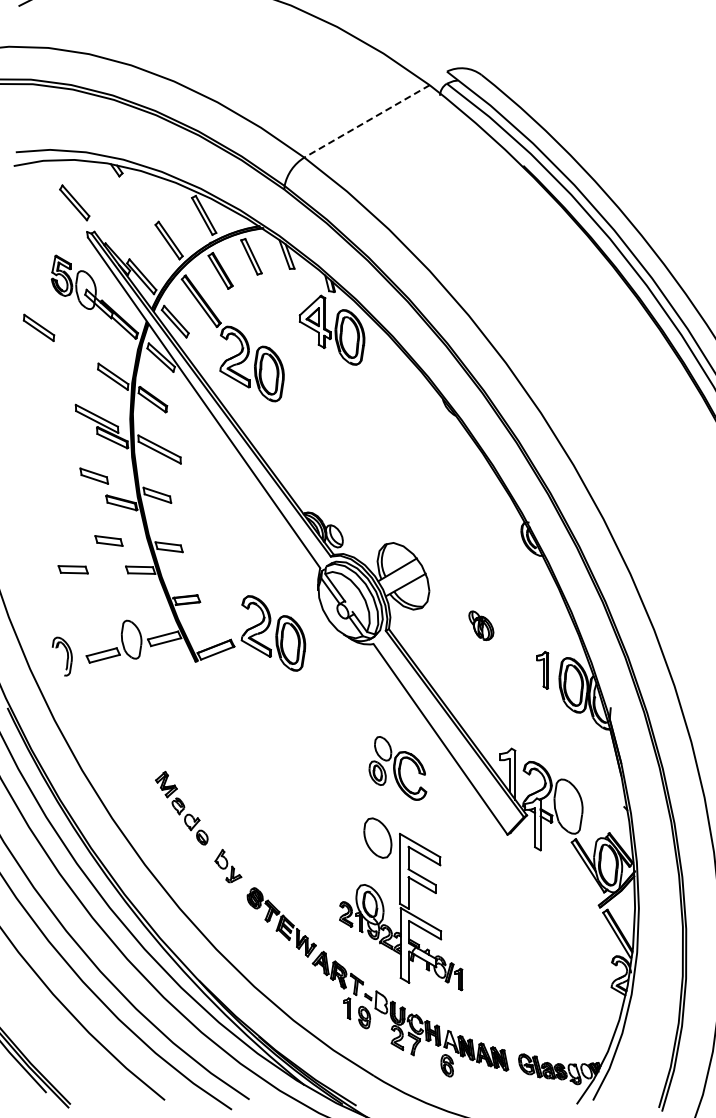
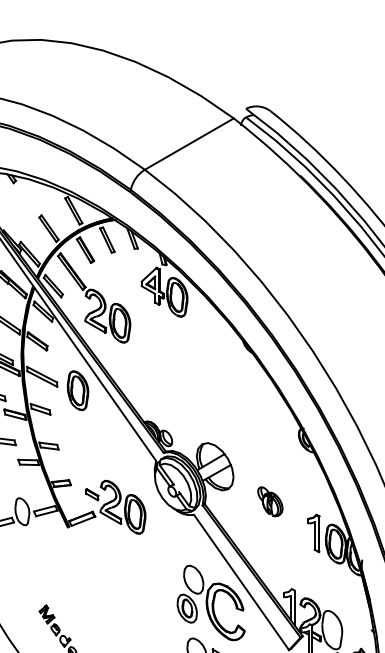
line: (366, 121) -> (188, 144), dashed -> solid
part: (209, 468) -> (77, 390), added
part: (229, 615) -> (91, 494), added
part: (481, 625) -> (270, 501), size x1.43
part: (542, 670) -> (313, 533), size x1.43
part: (397, 768) -> (210, 603), size x1.67

